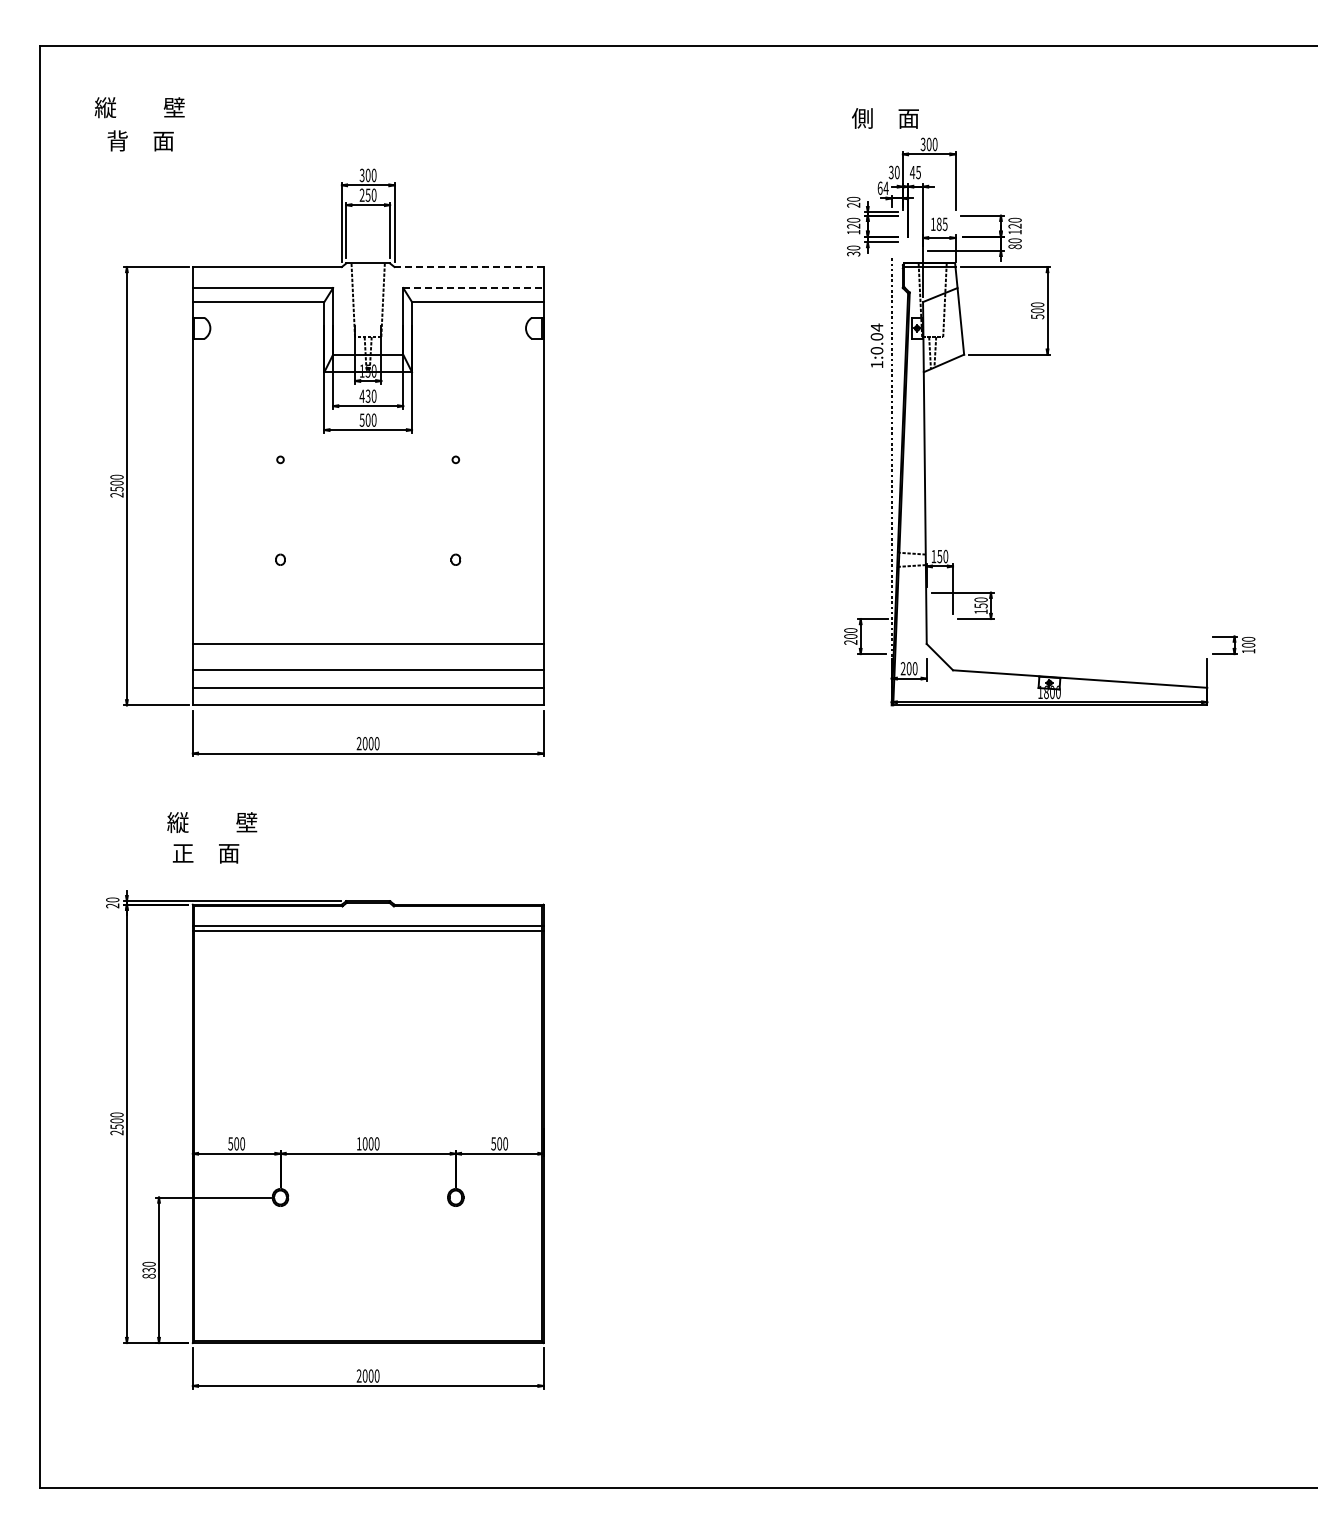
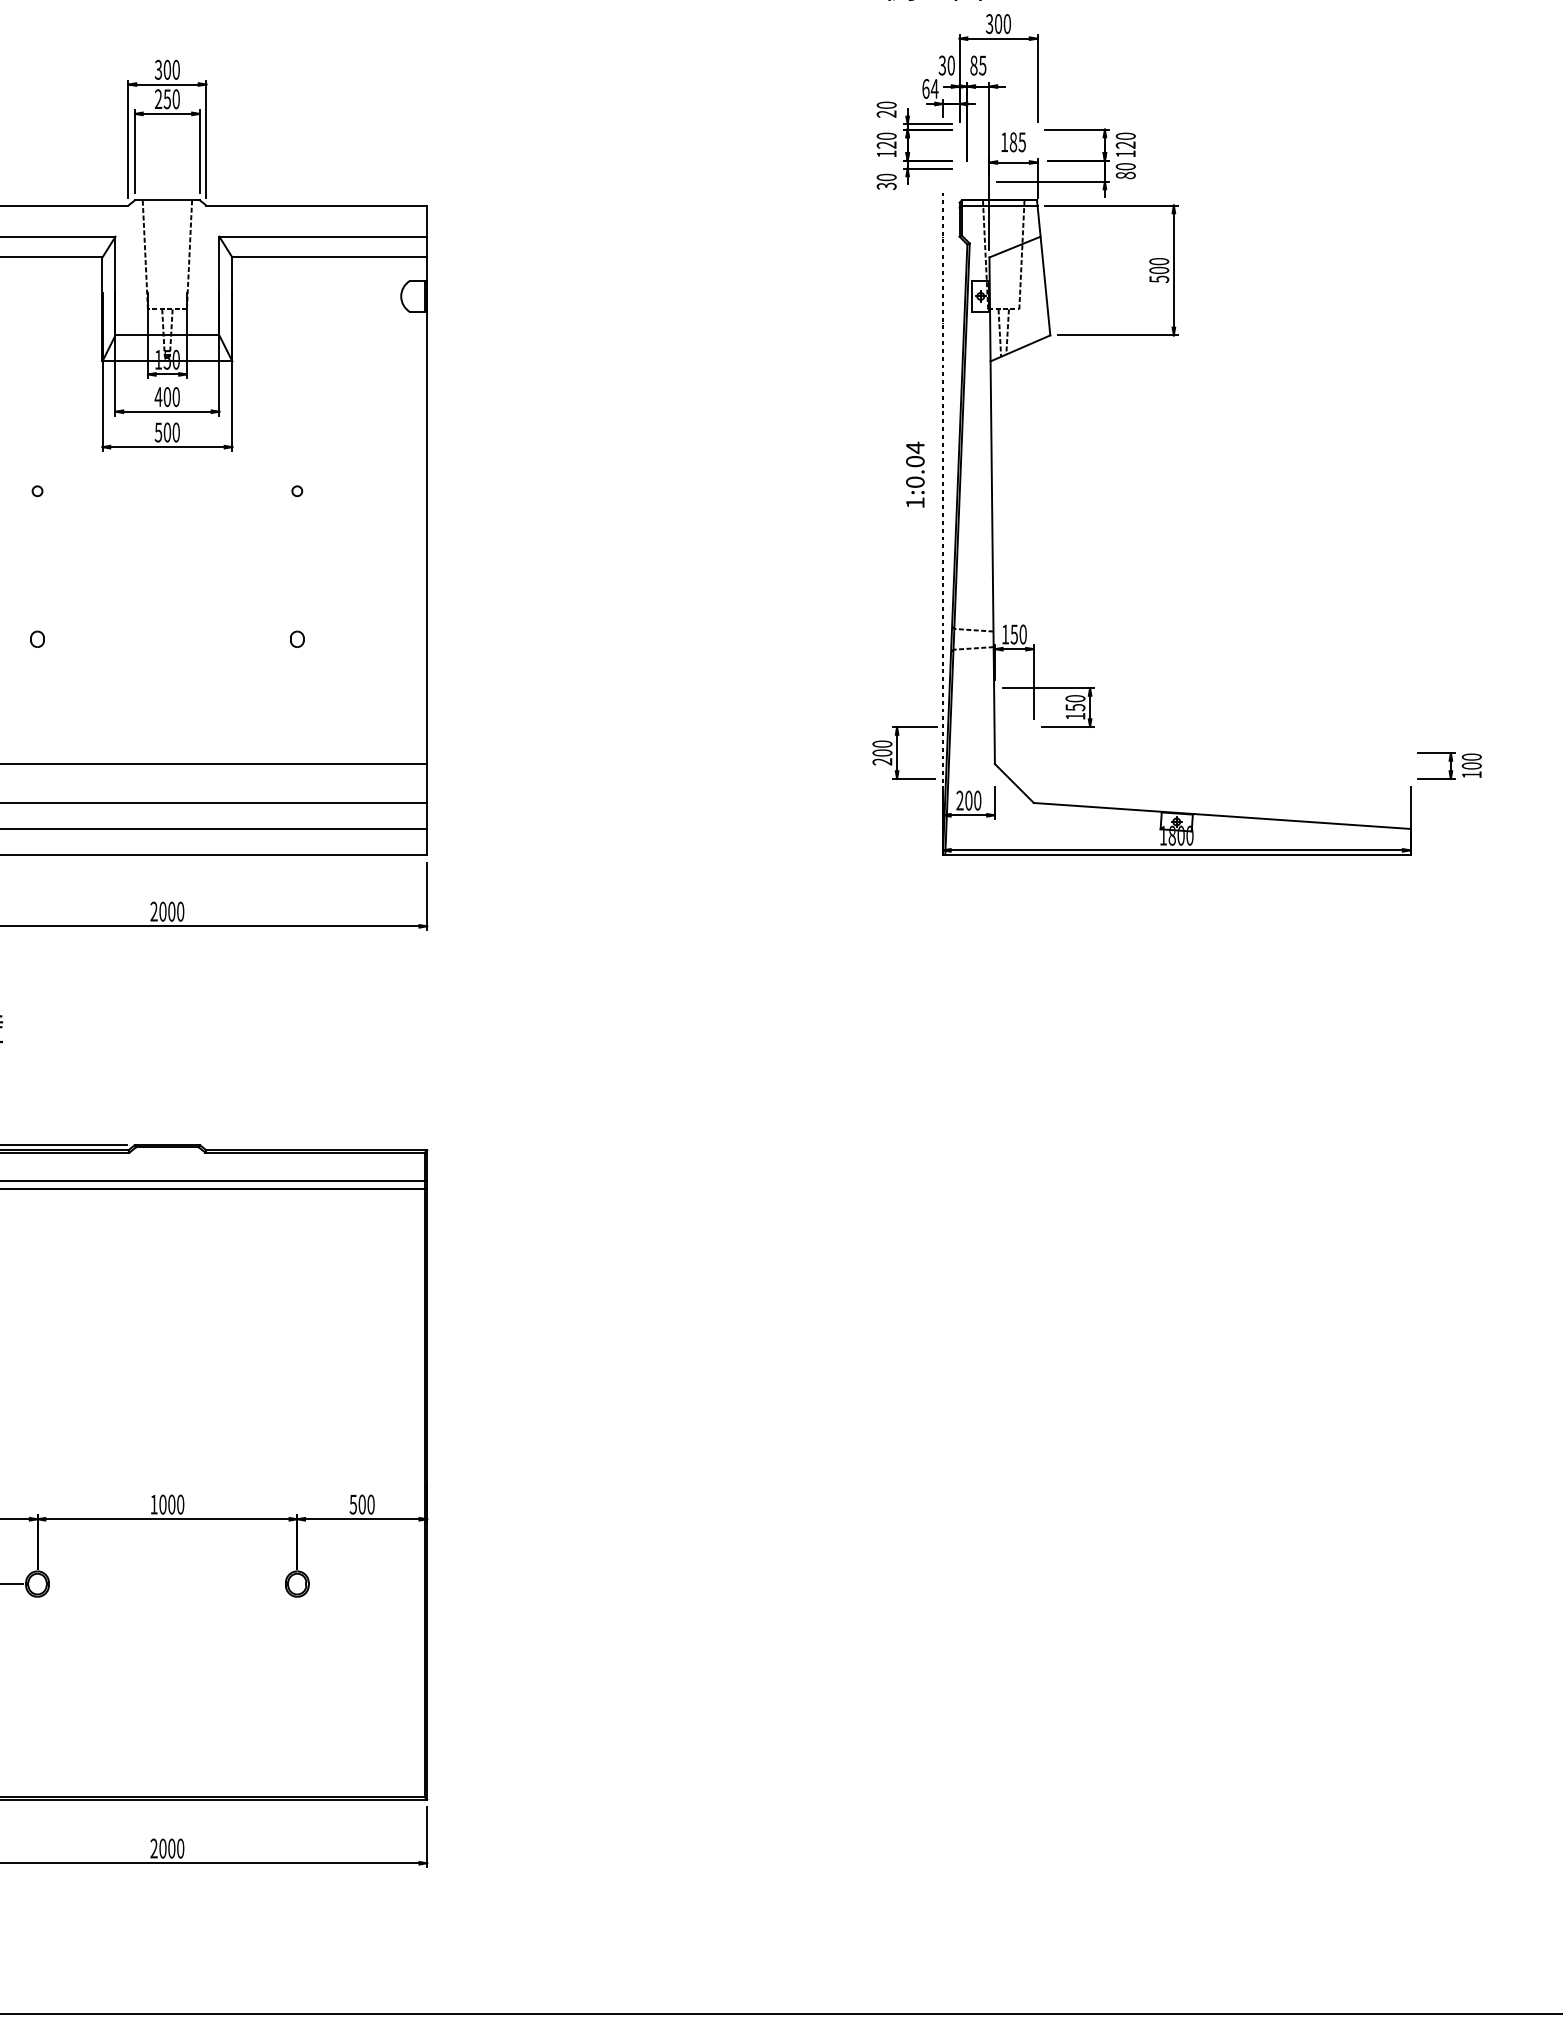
text: (912, 172) -> (973, 65), 45 -> 85
line: (469, 267) -> (317, 206), dashed -> solid
line: (473, 288) -> (323, 237), dashed -> solid
text: (876, 345) -> (914, 474), moved
text: (367, 395) -> (166, 395), 430 -> 400

